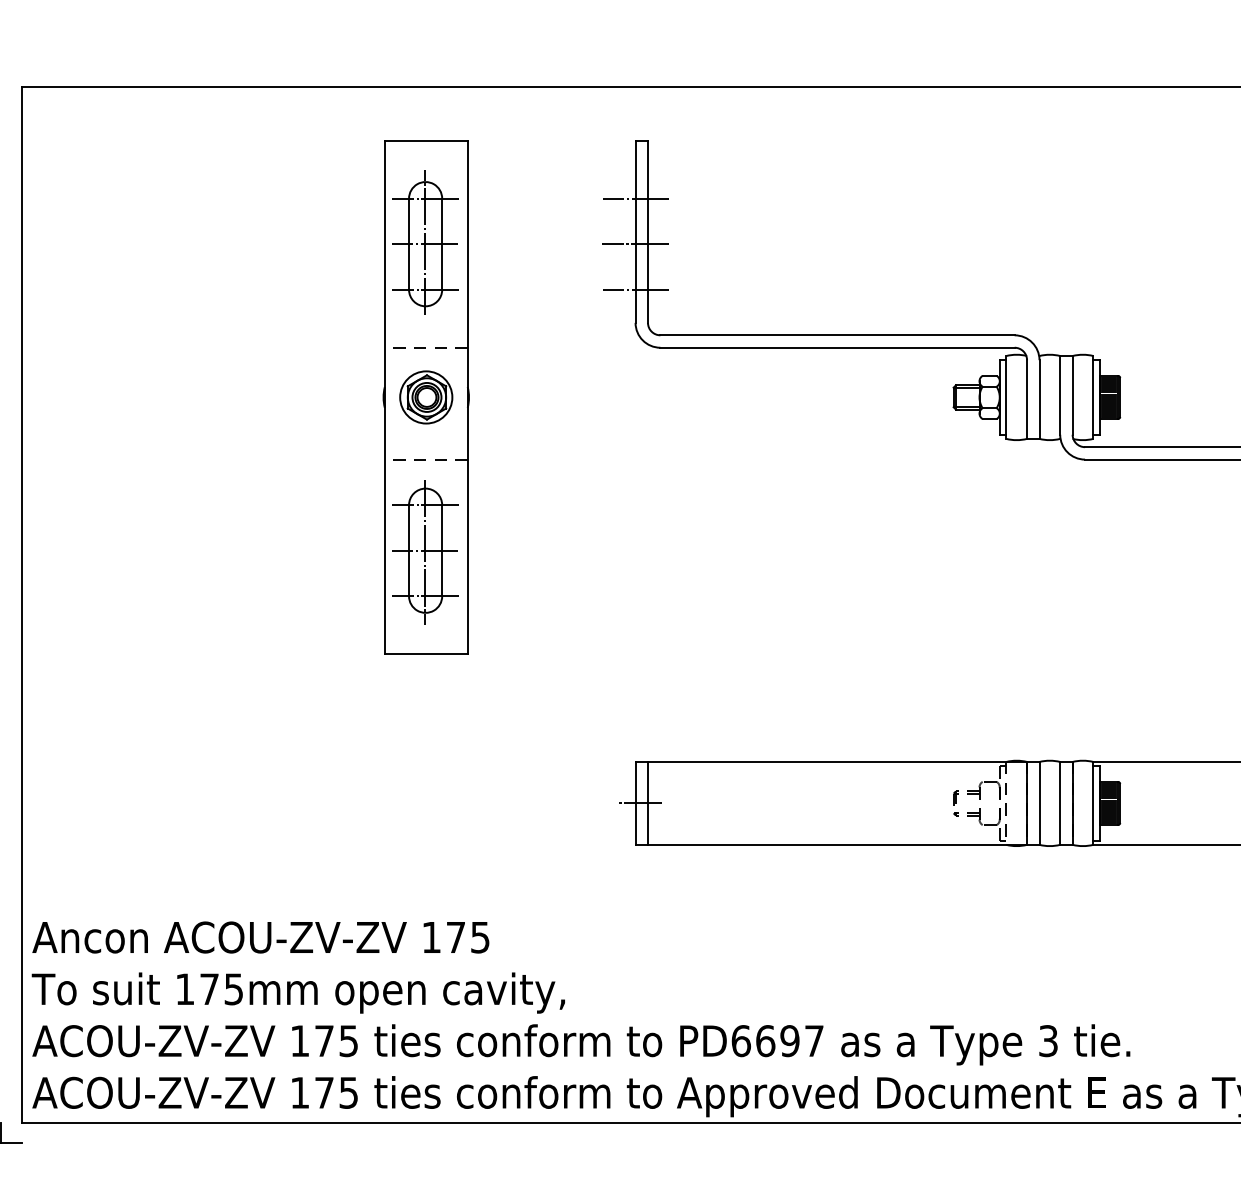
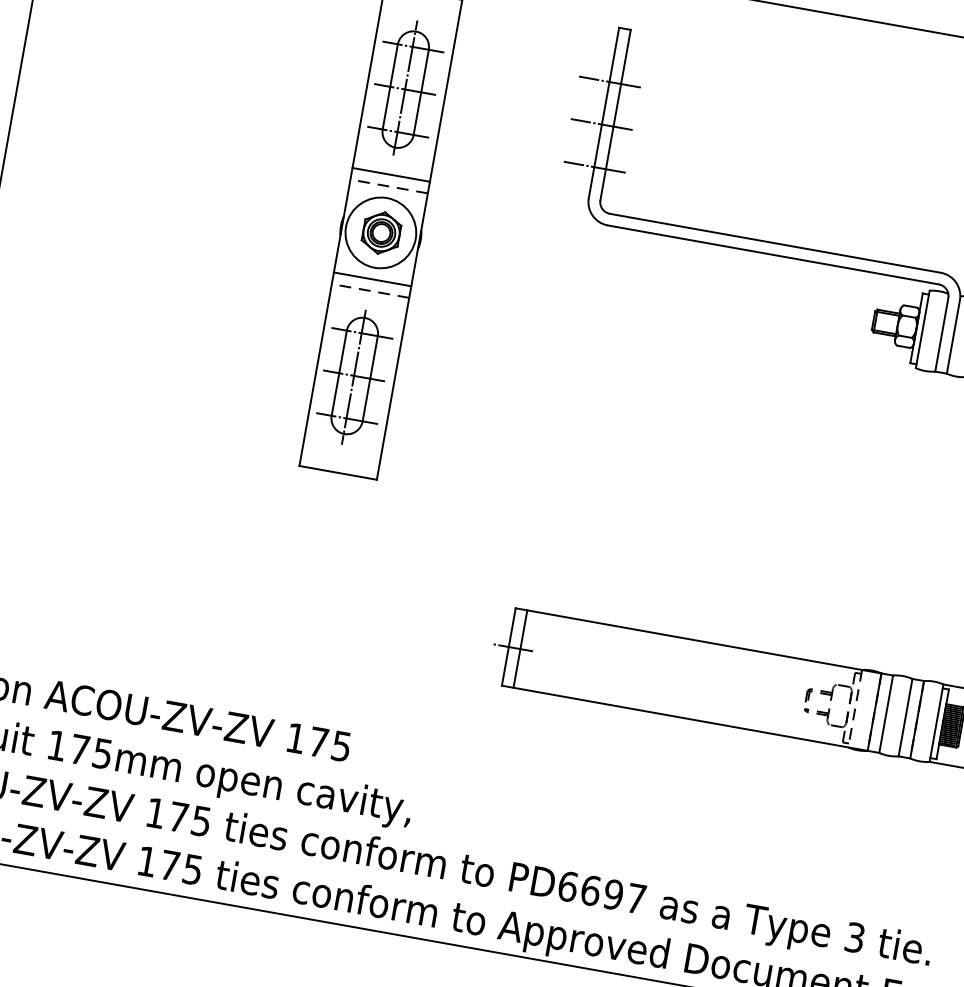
line: (425, 335) -> (390, 174), added
circle: (426, 397) -> (381, 233), size x1.43
line: (425, 447) -> (371, 279), added

